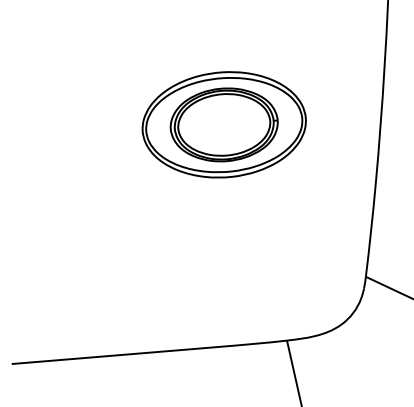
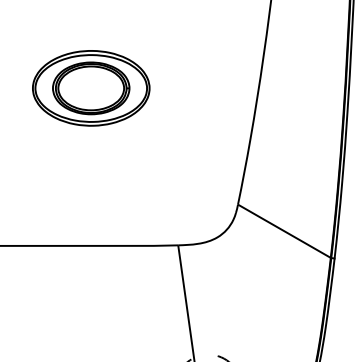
part: (224, 125) -> (91, 88), moved

